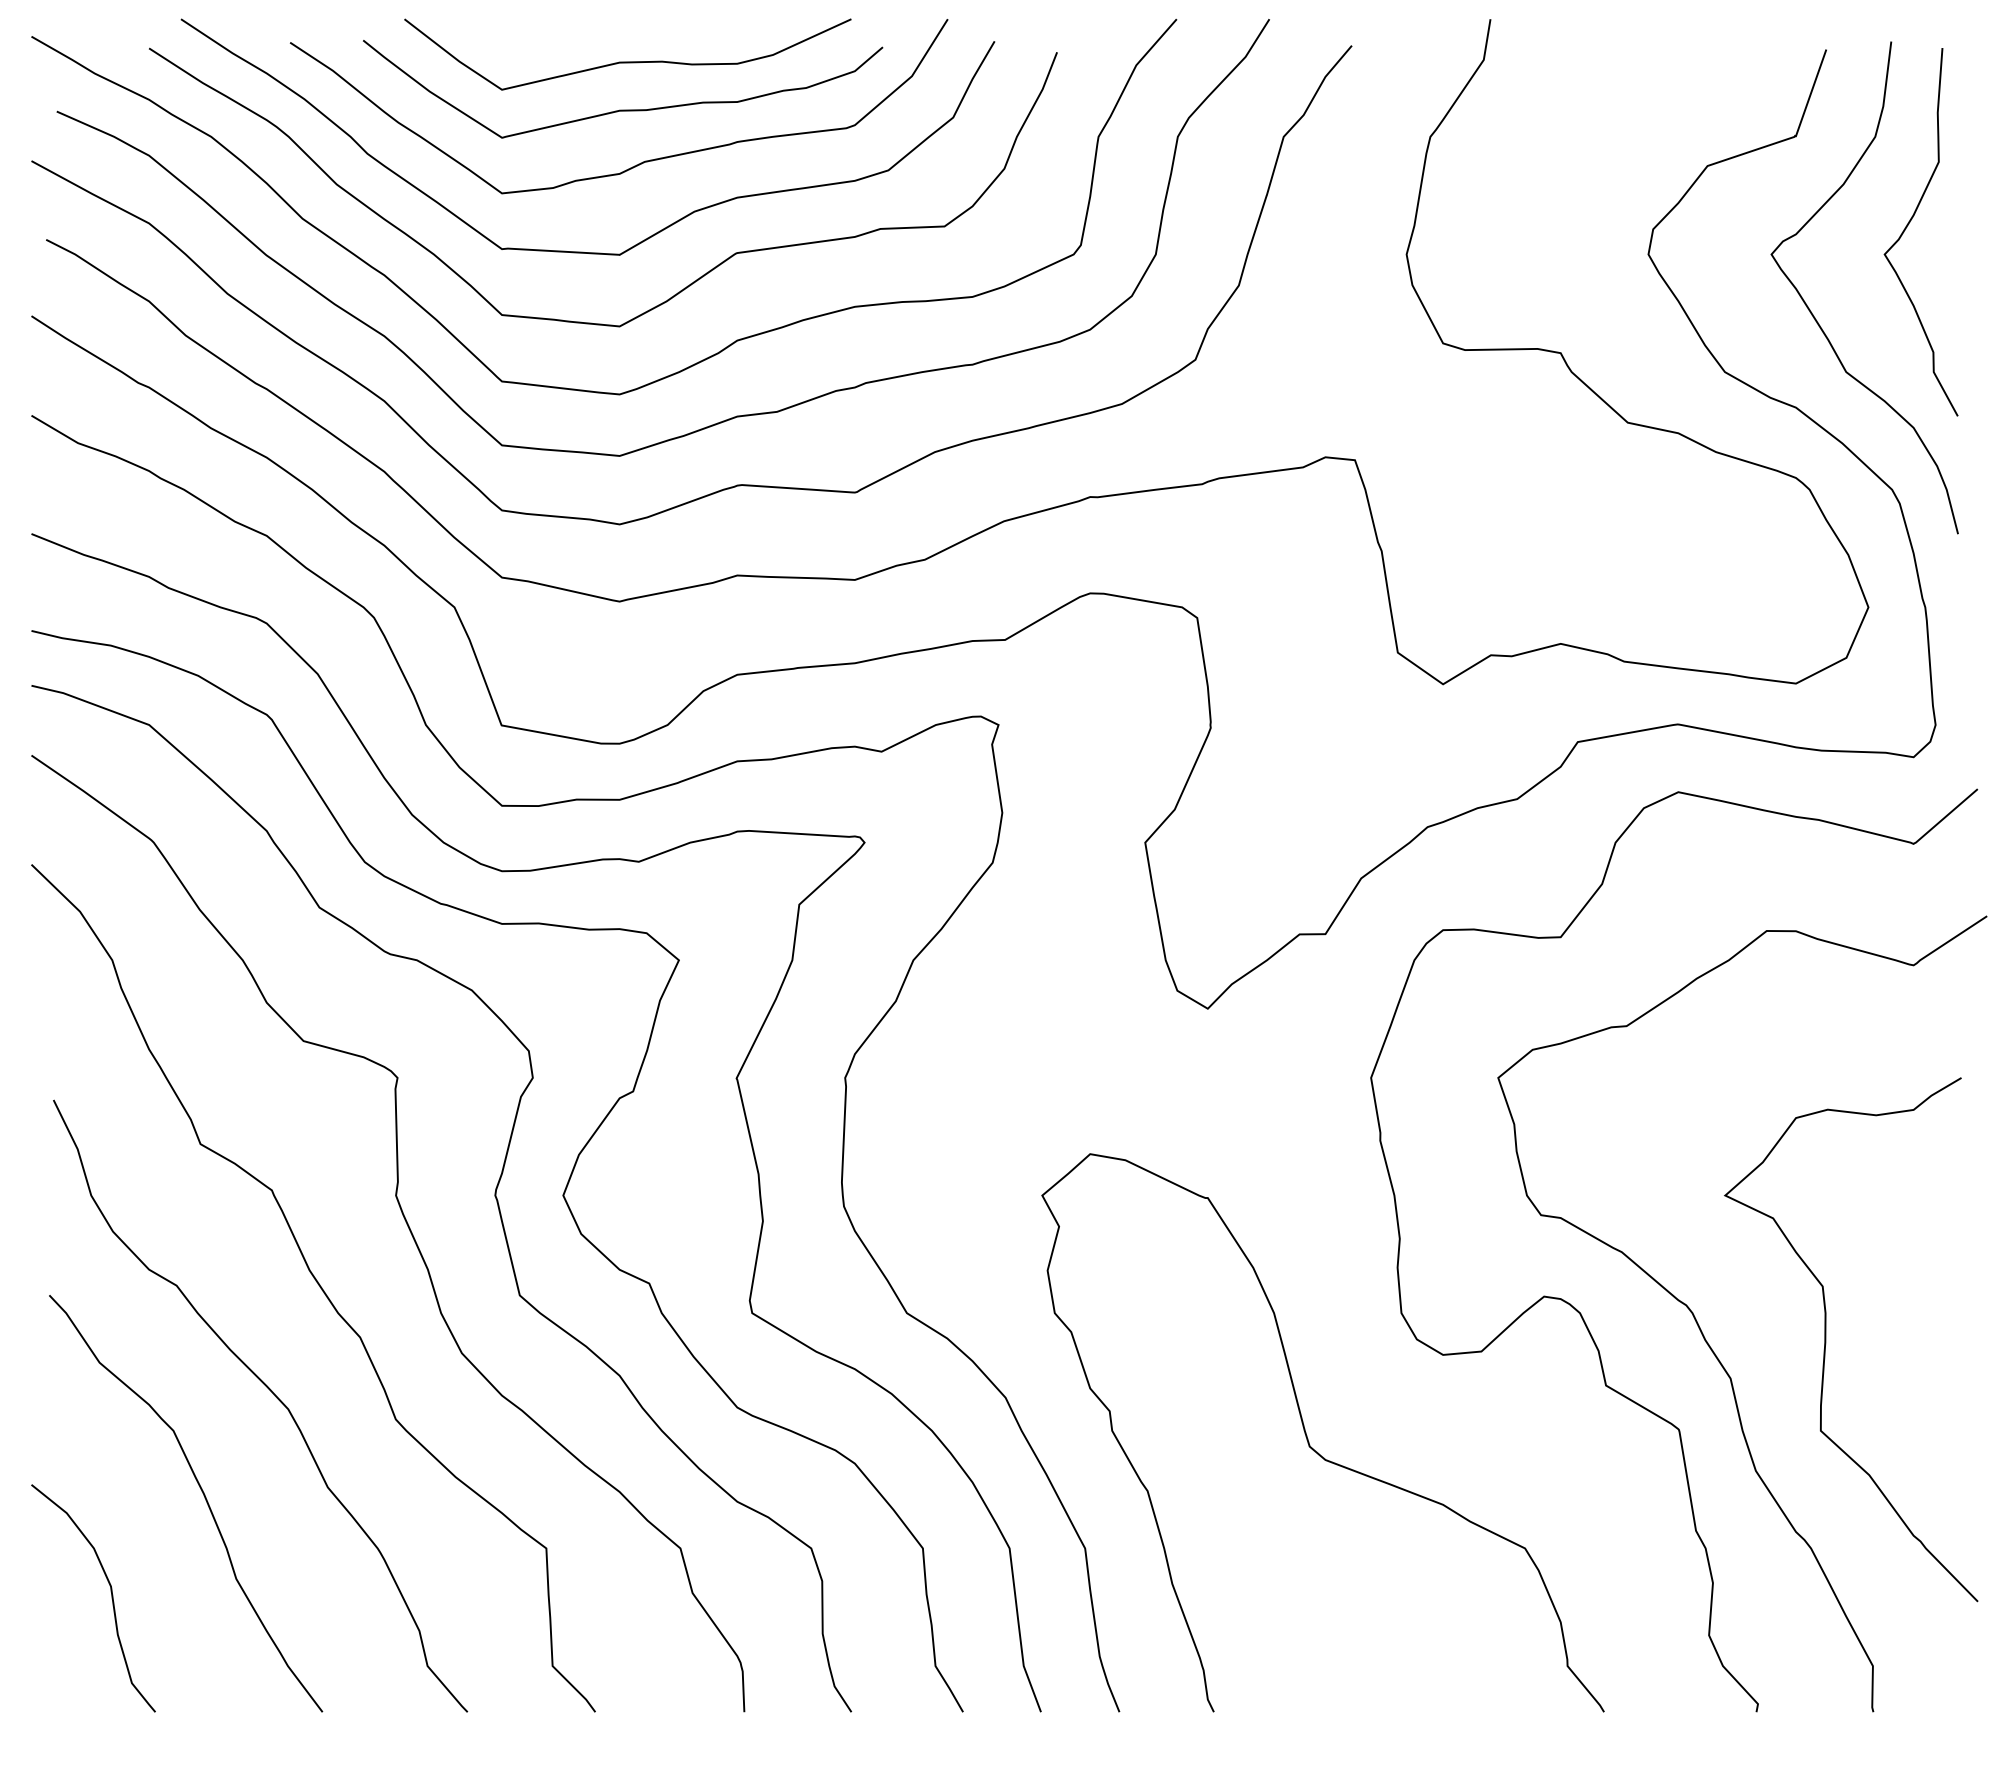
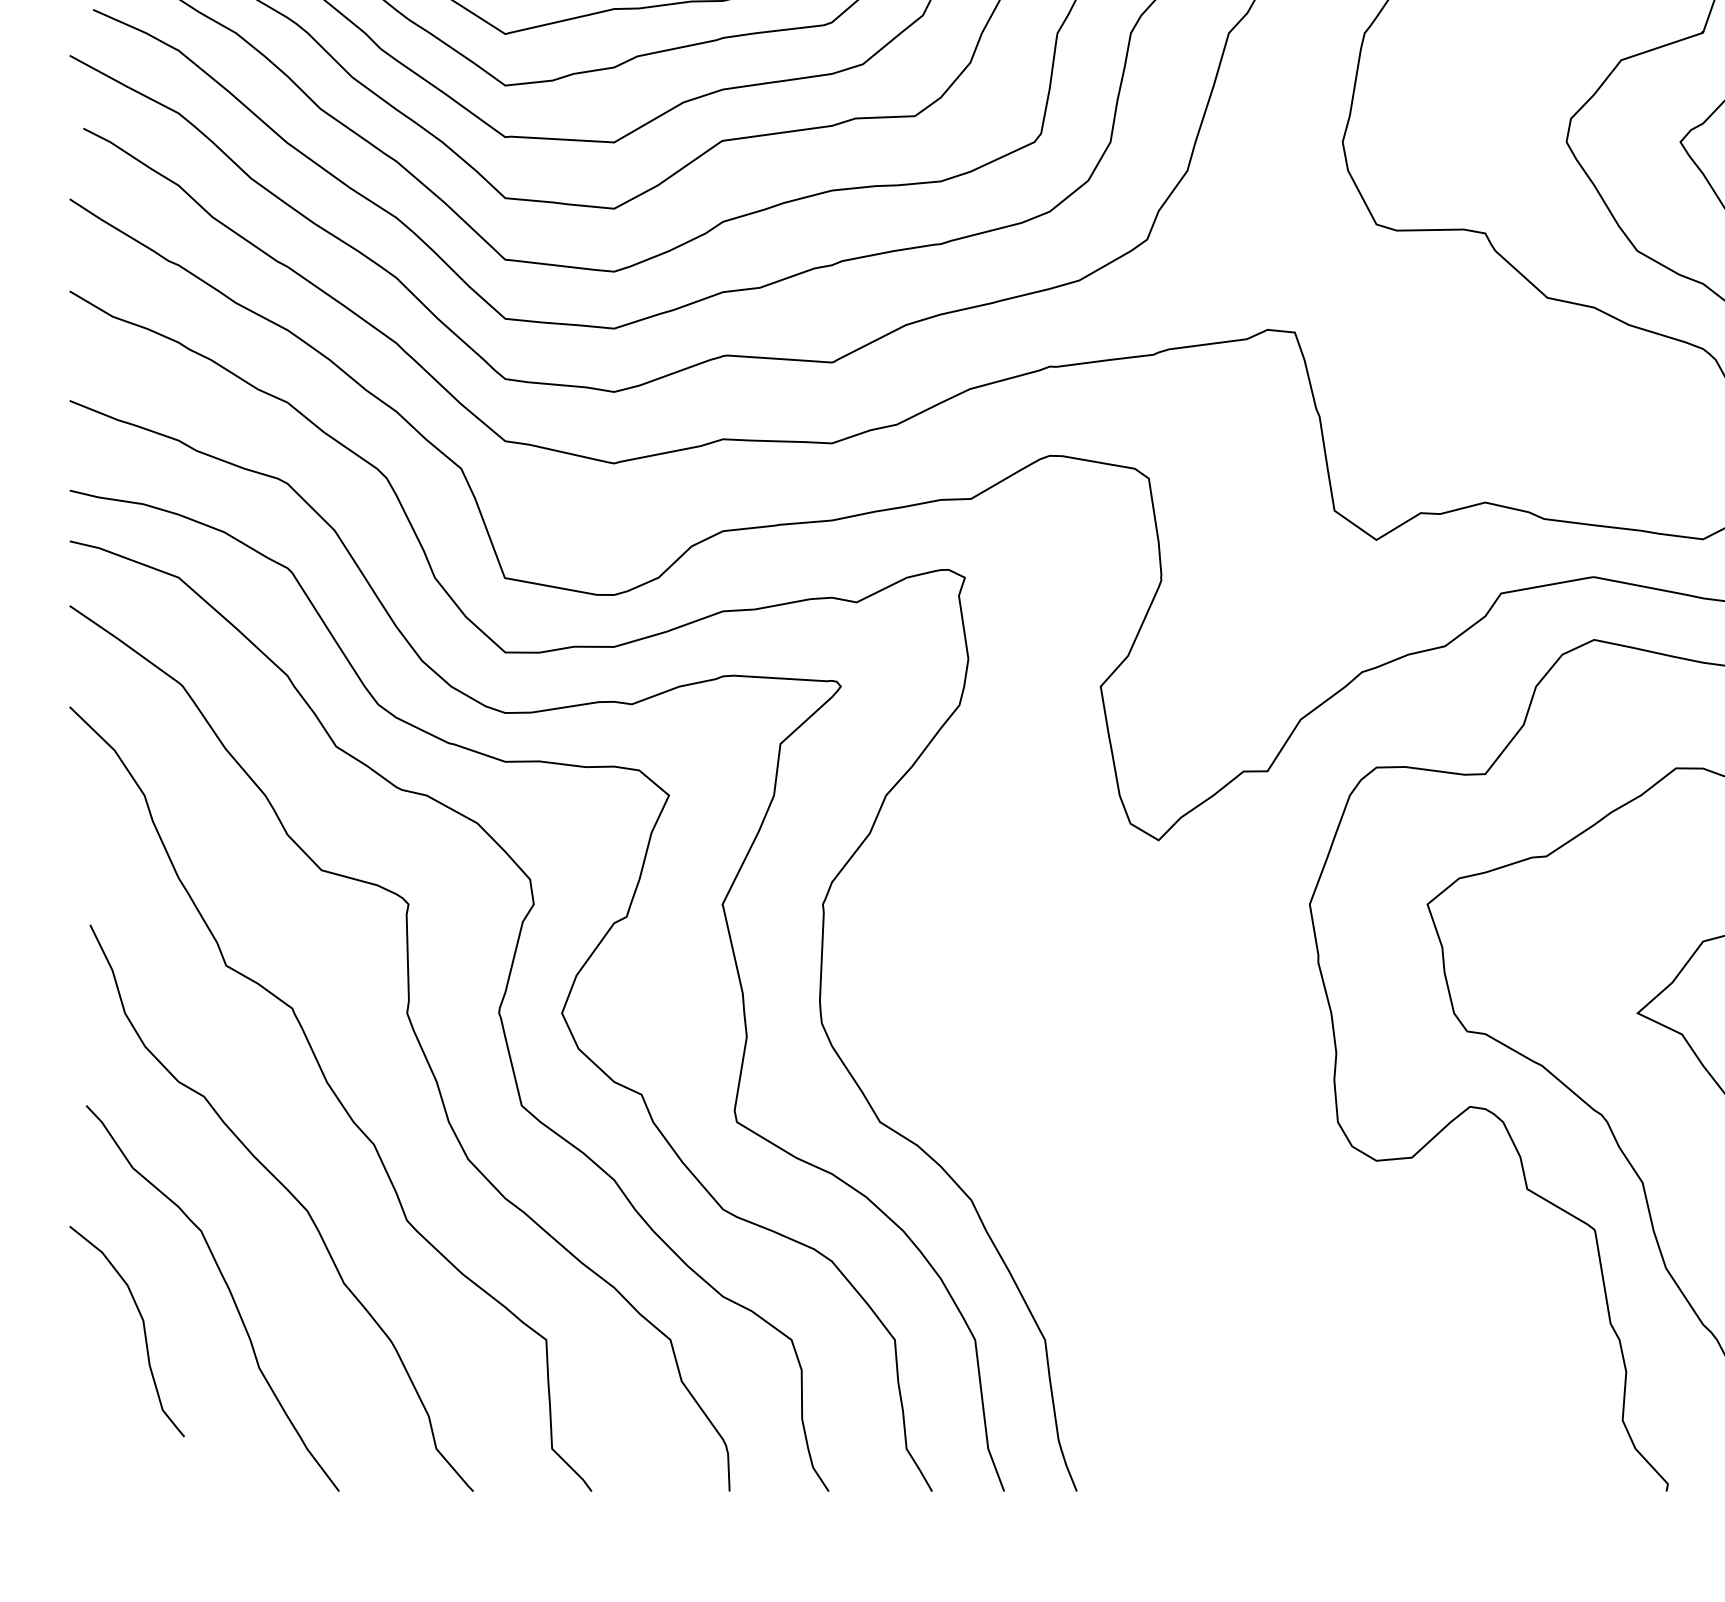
curve: (1308, 1438) -> (1251, 1238), removed
curve: (111, 1598) -> (143, 1331), moved

